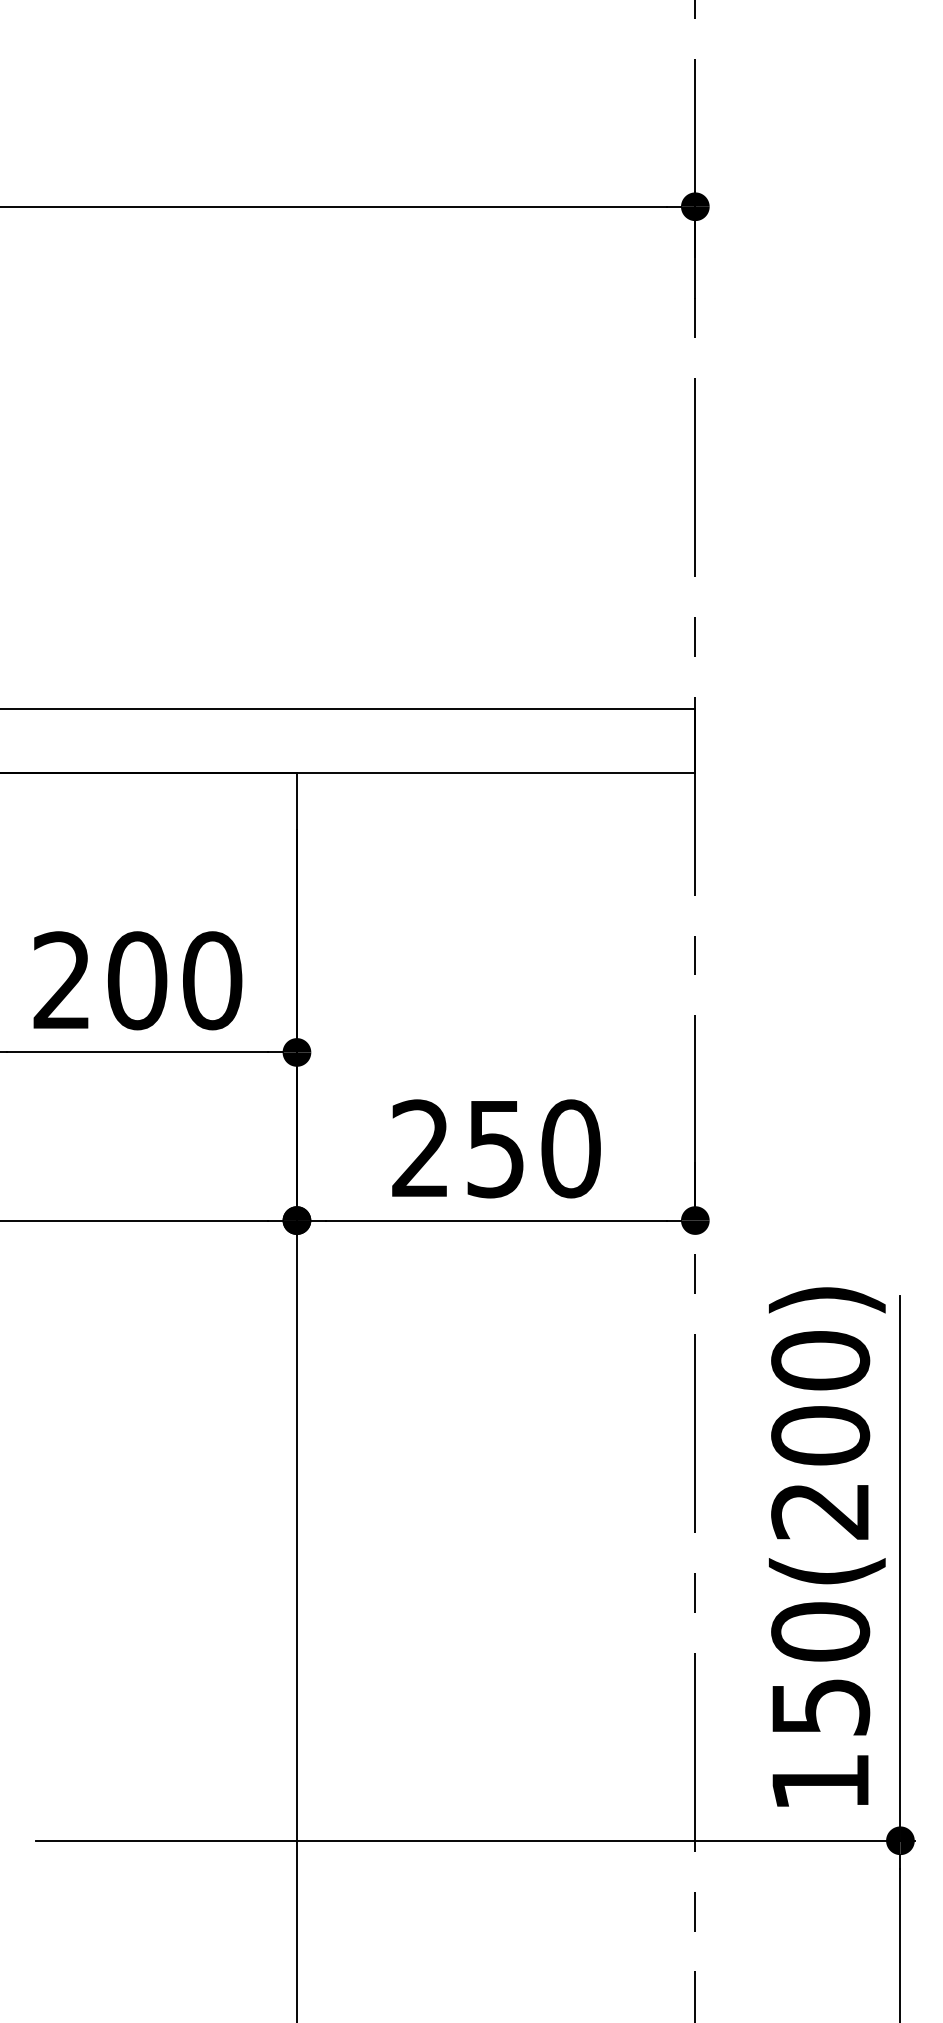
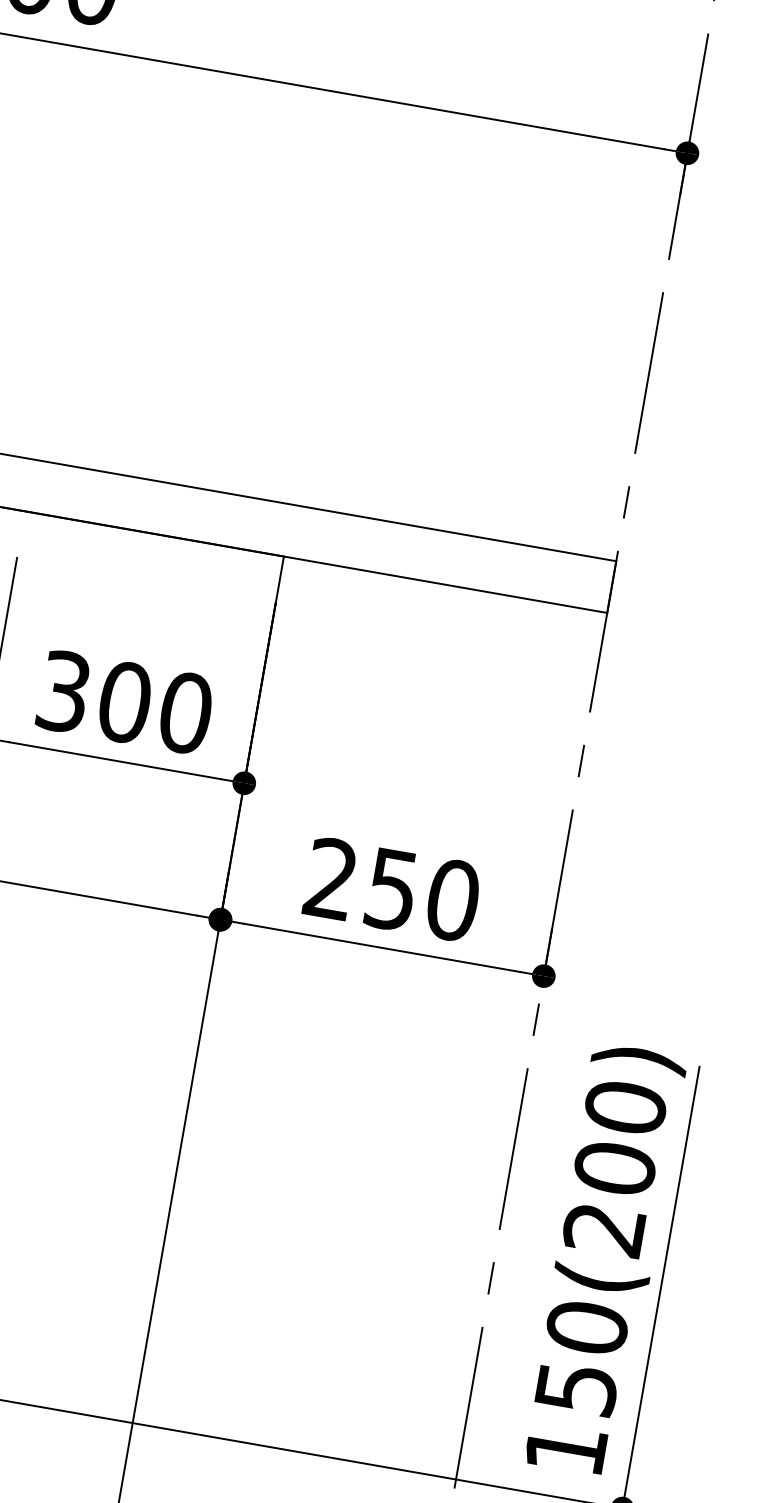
text: (61, 980) -> (63, 691), 200 -> 300

